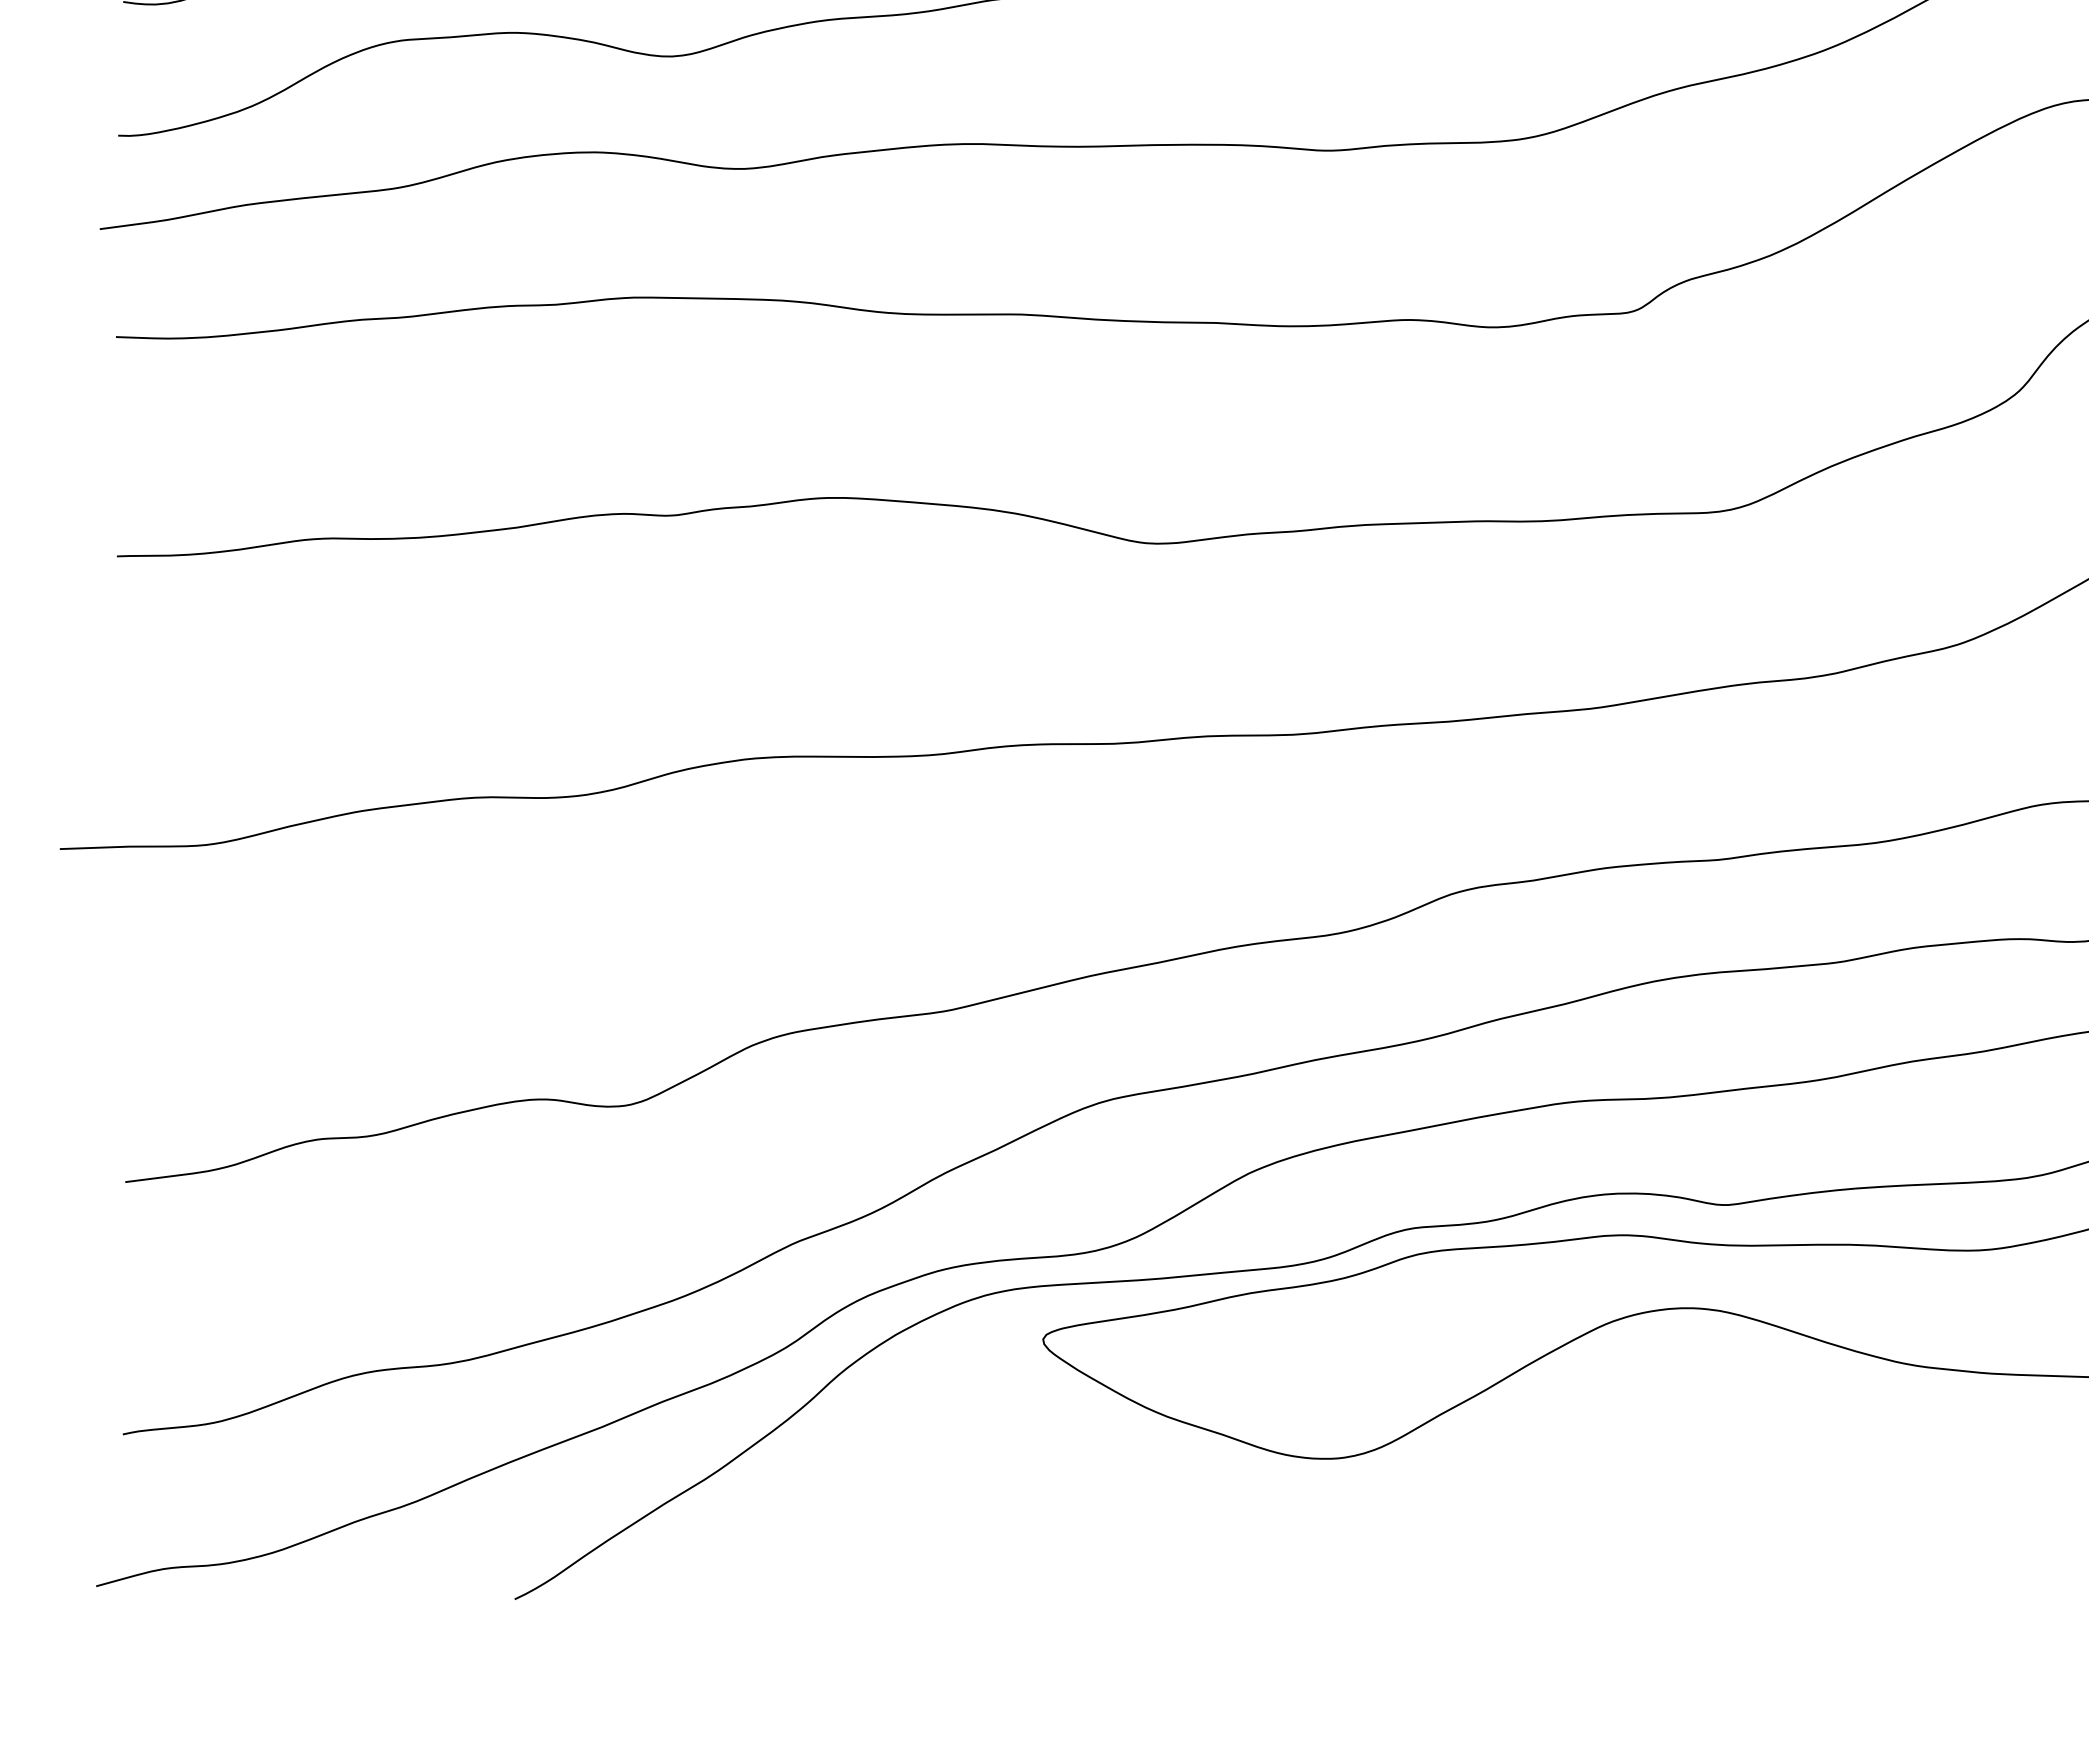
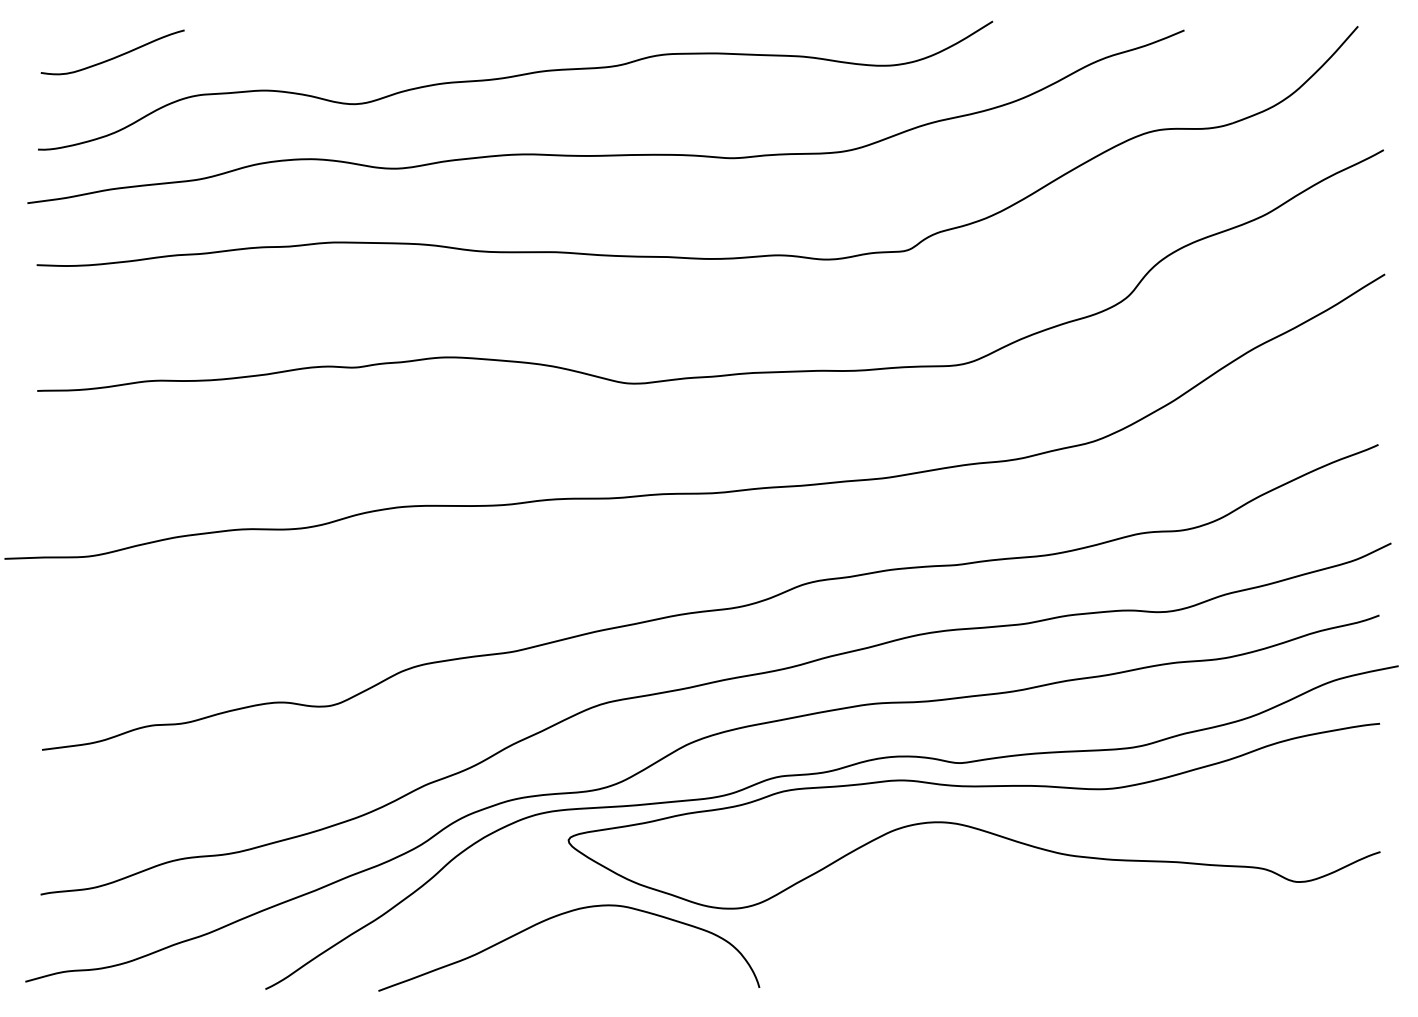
curve: (1025, 1472) -> (558, 916), added

